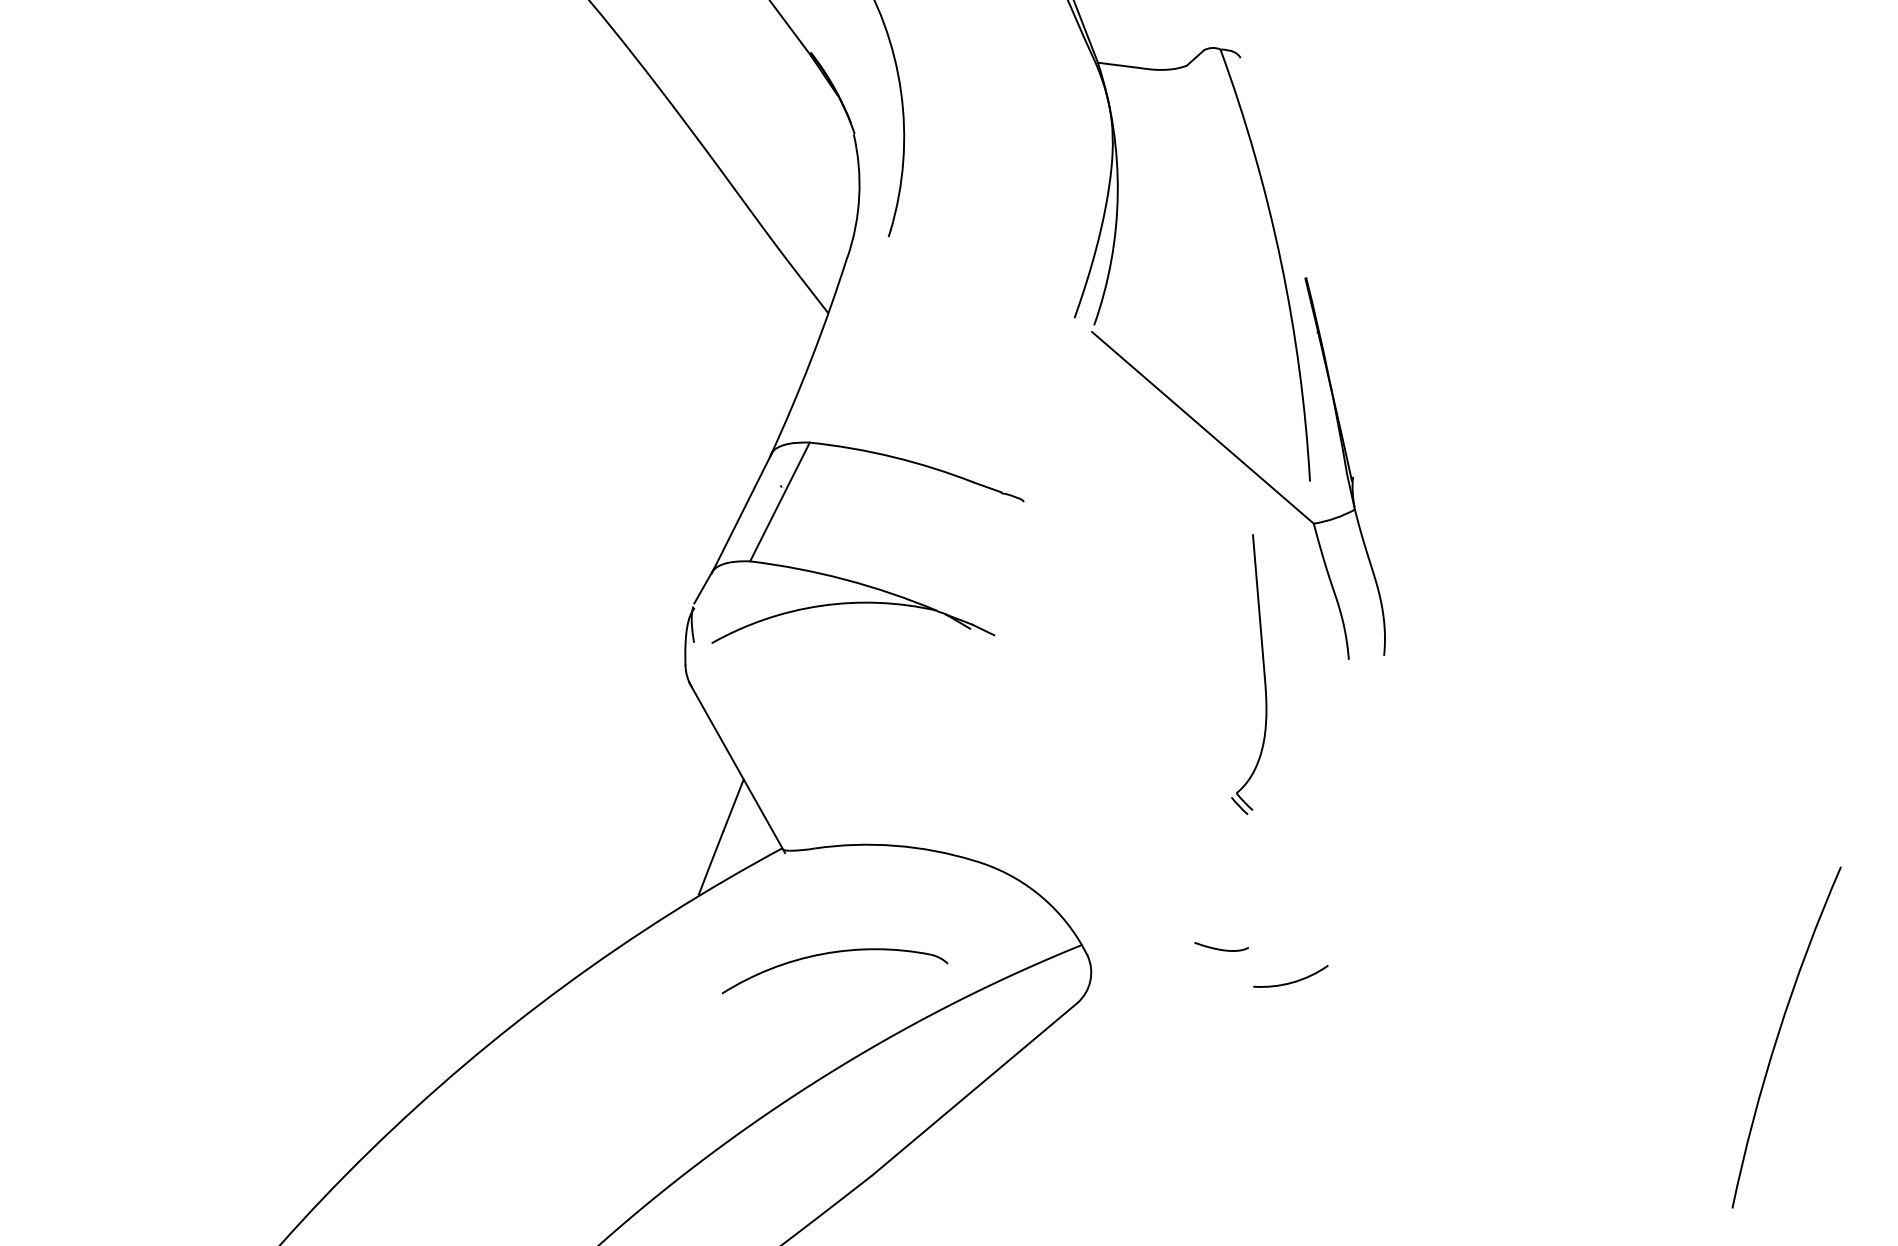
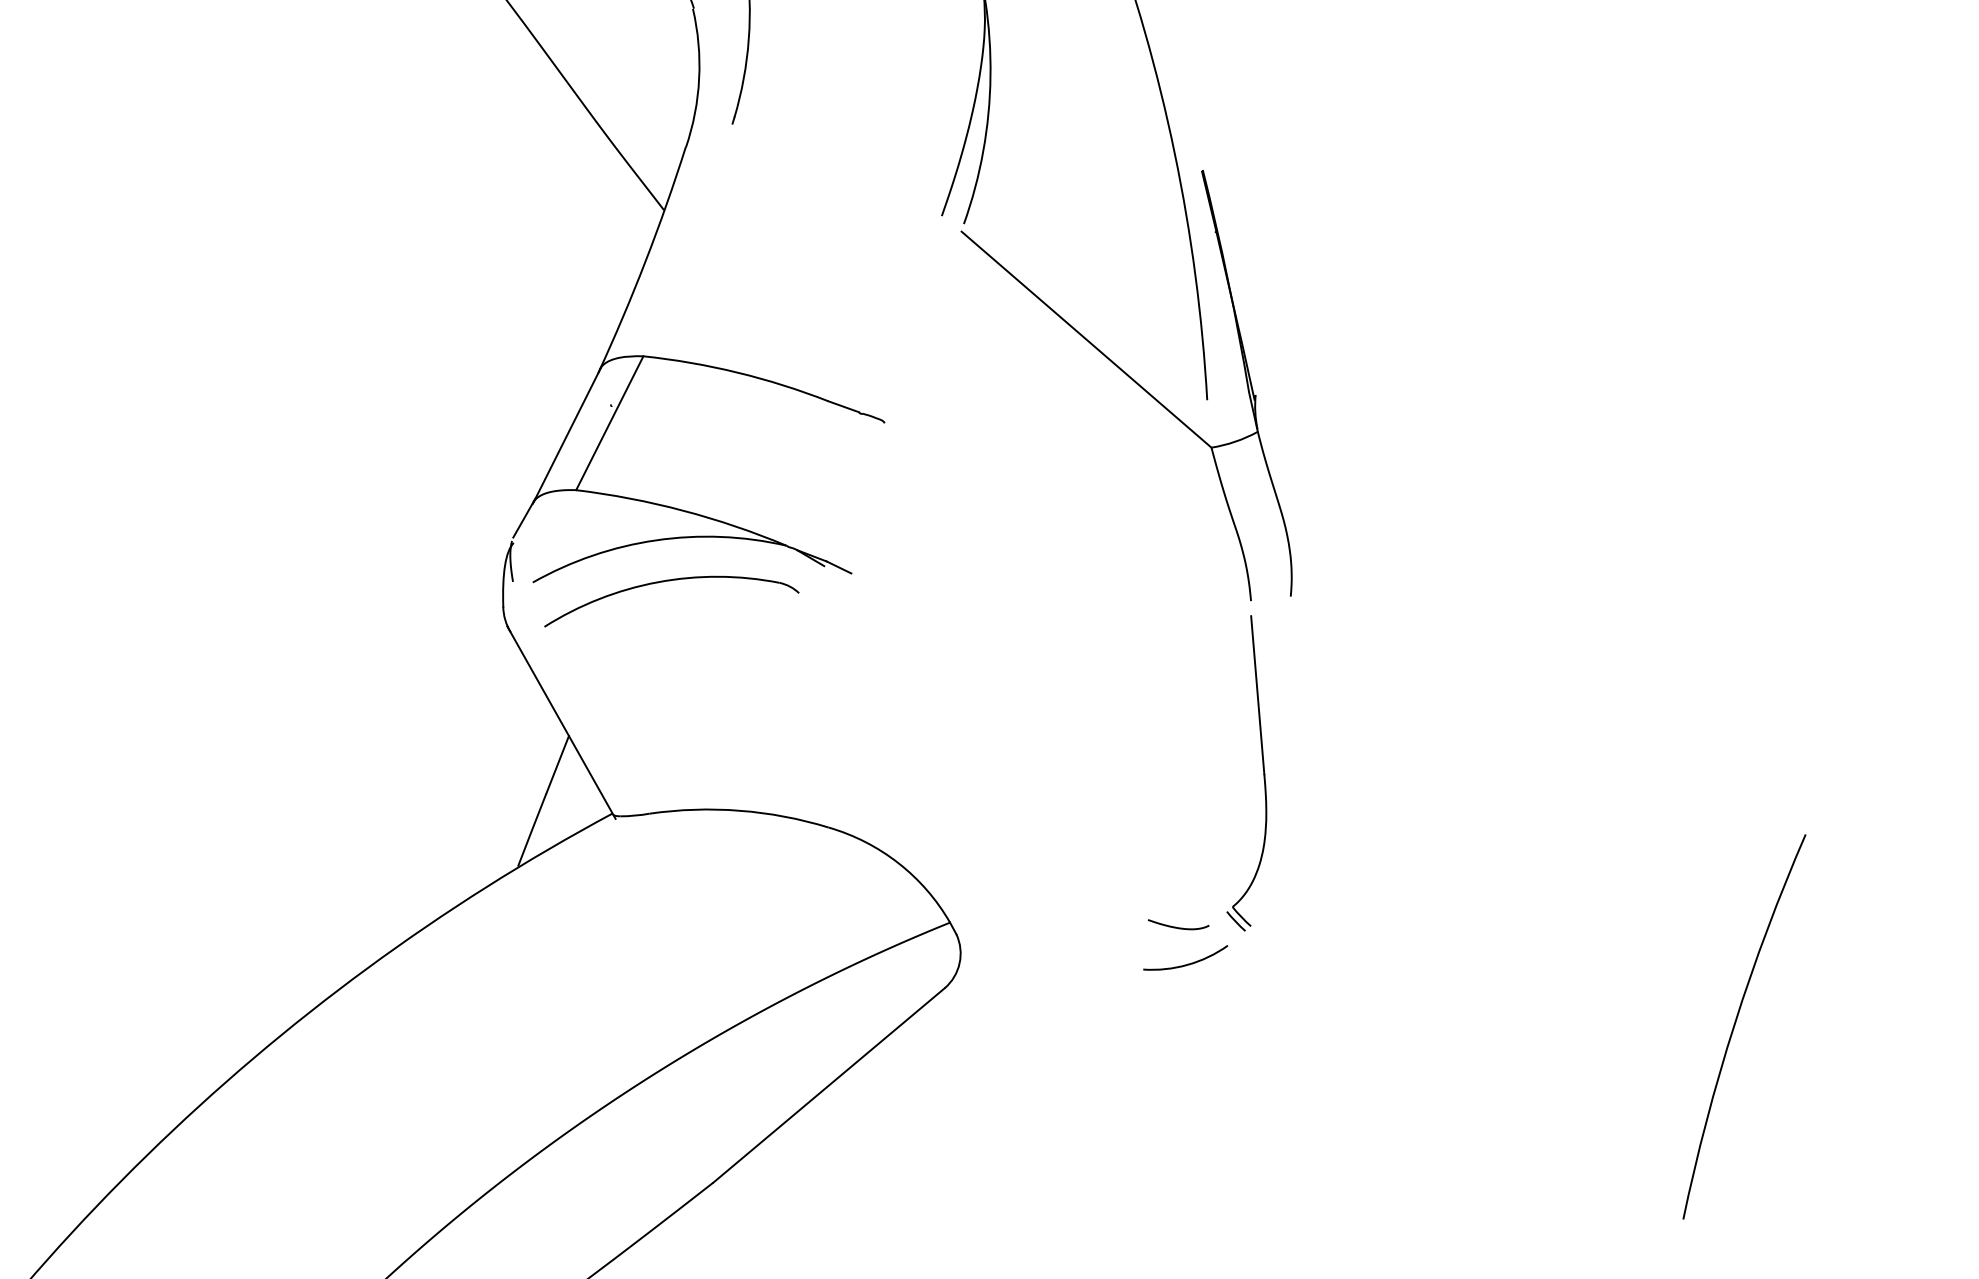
part: (1263, 674) -> (1262, 773), moved
curve: (1220, 948) -> (1177, 926), moved
part: (834, 953) -> (671, 581), moved

